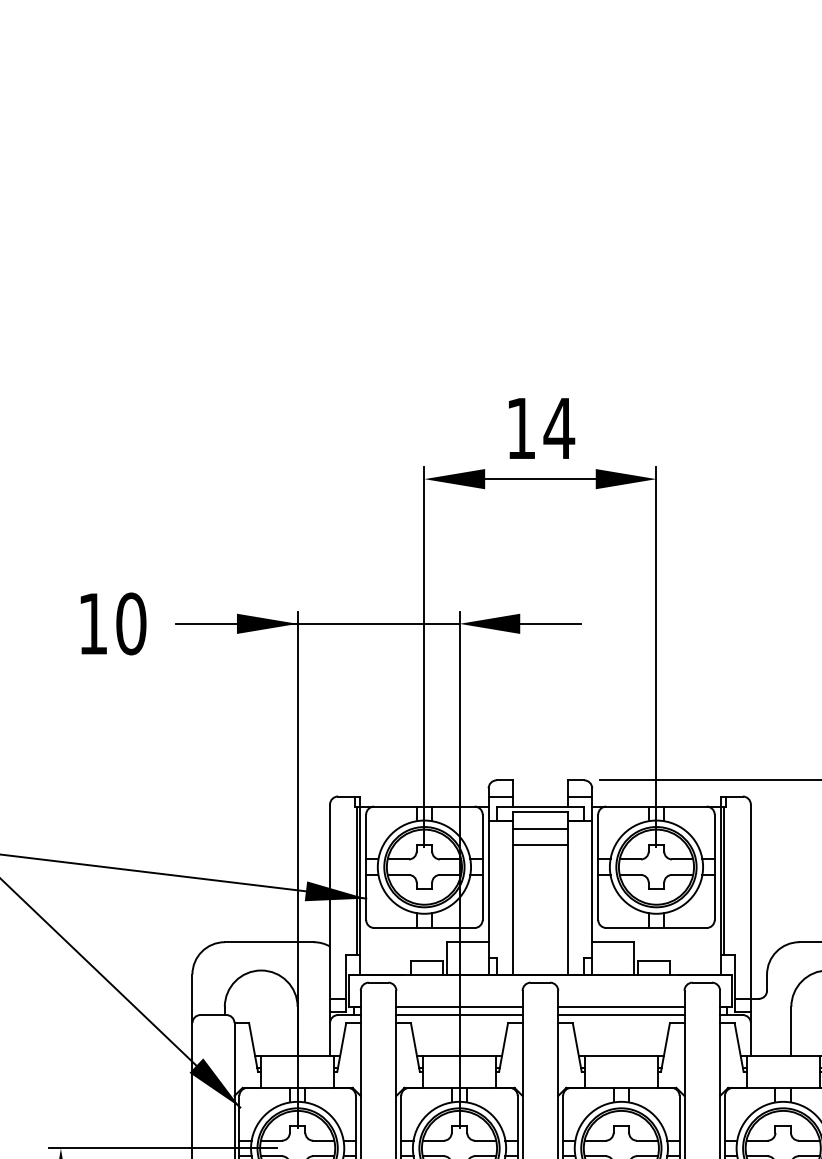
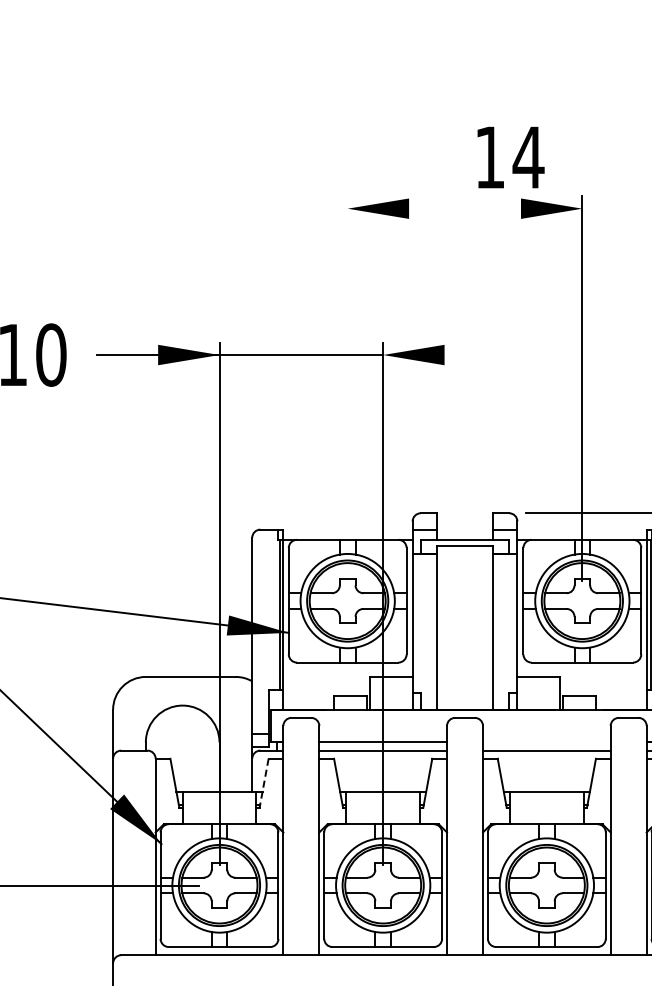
text: (542, 428) -> (511, 157), moved
line: (540, 479) -> (465, 209), removed
line: (550, 623) -> (475, 354), removed
line: (424, 656) -> (347, 388), removed
line: (539, 828) -> (464, 561), removed
line: (539, 844) -> (464, 578), removed
line: (621, 1006) -> (546, 741), removed
line: (341, 1047) -> (263, 783), solid -> dashed

